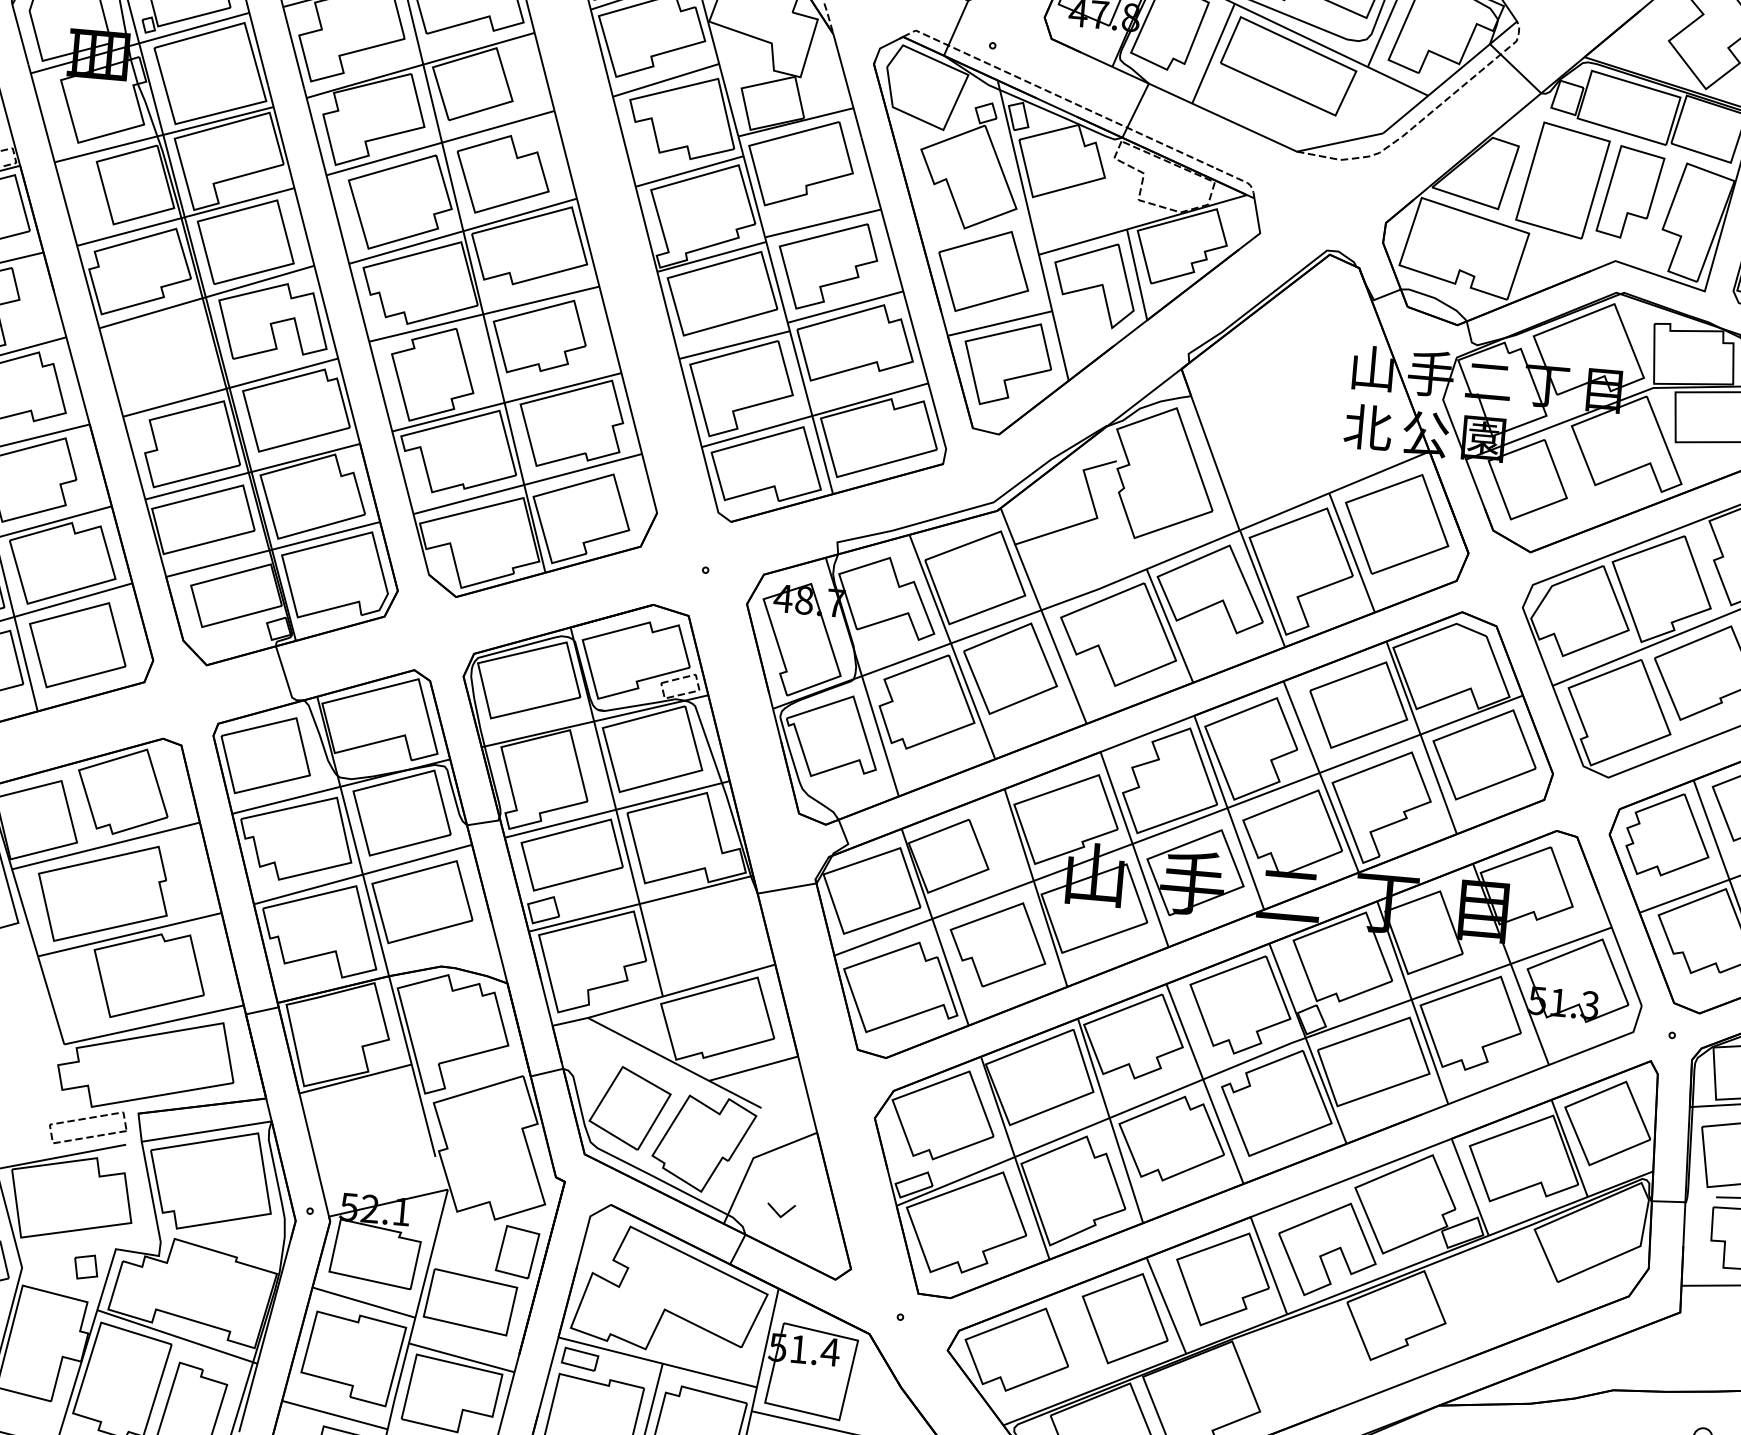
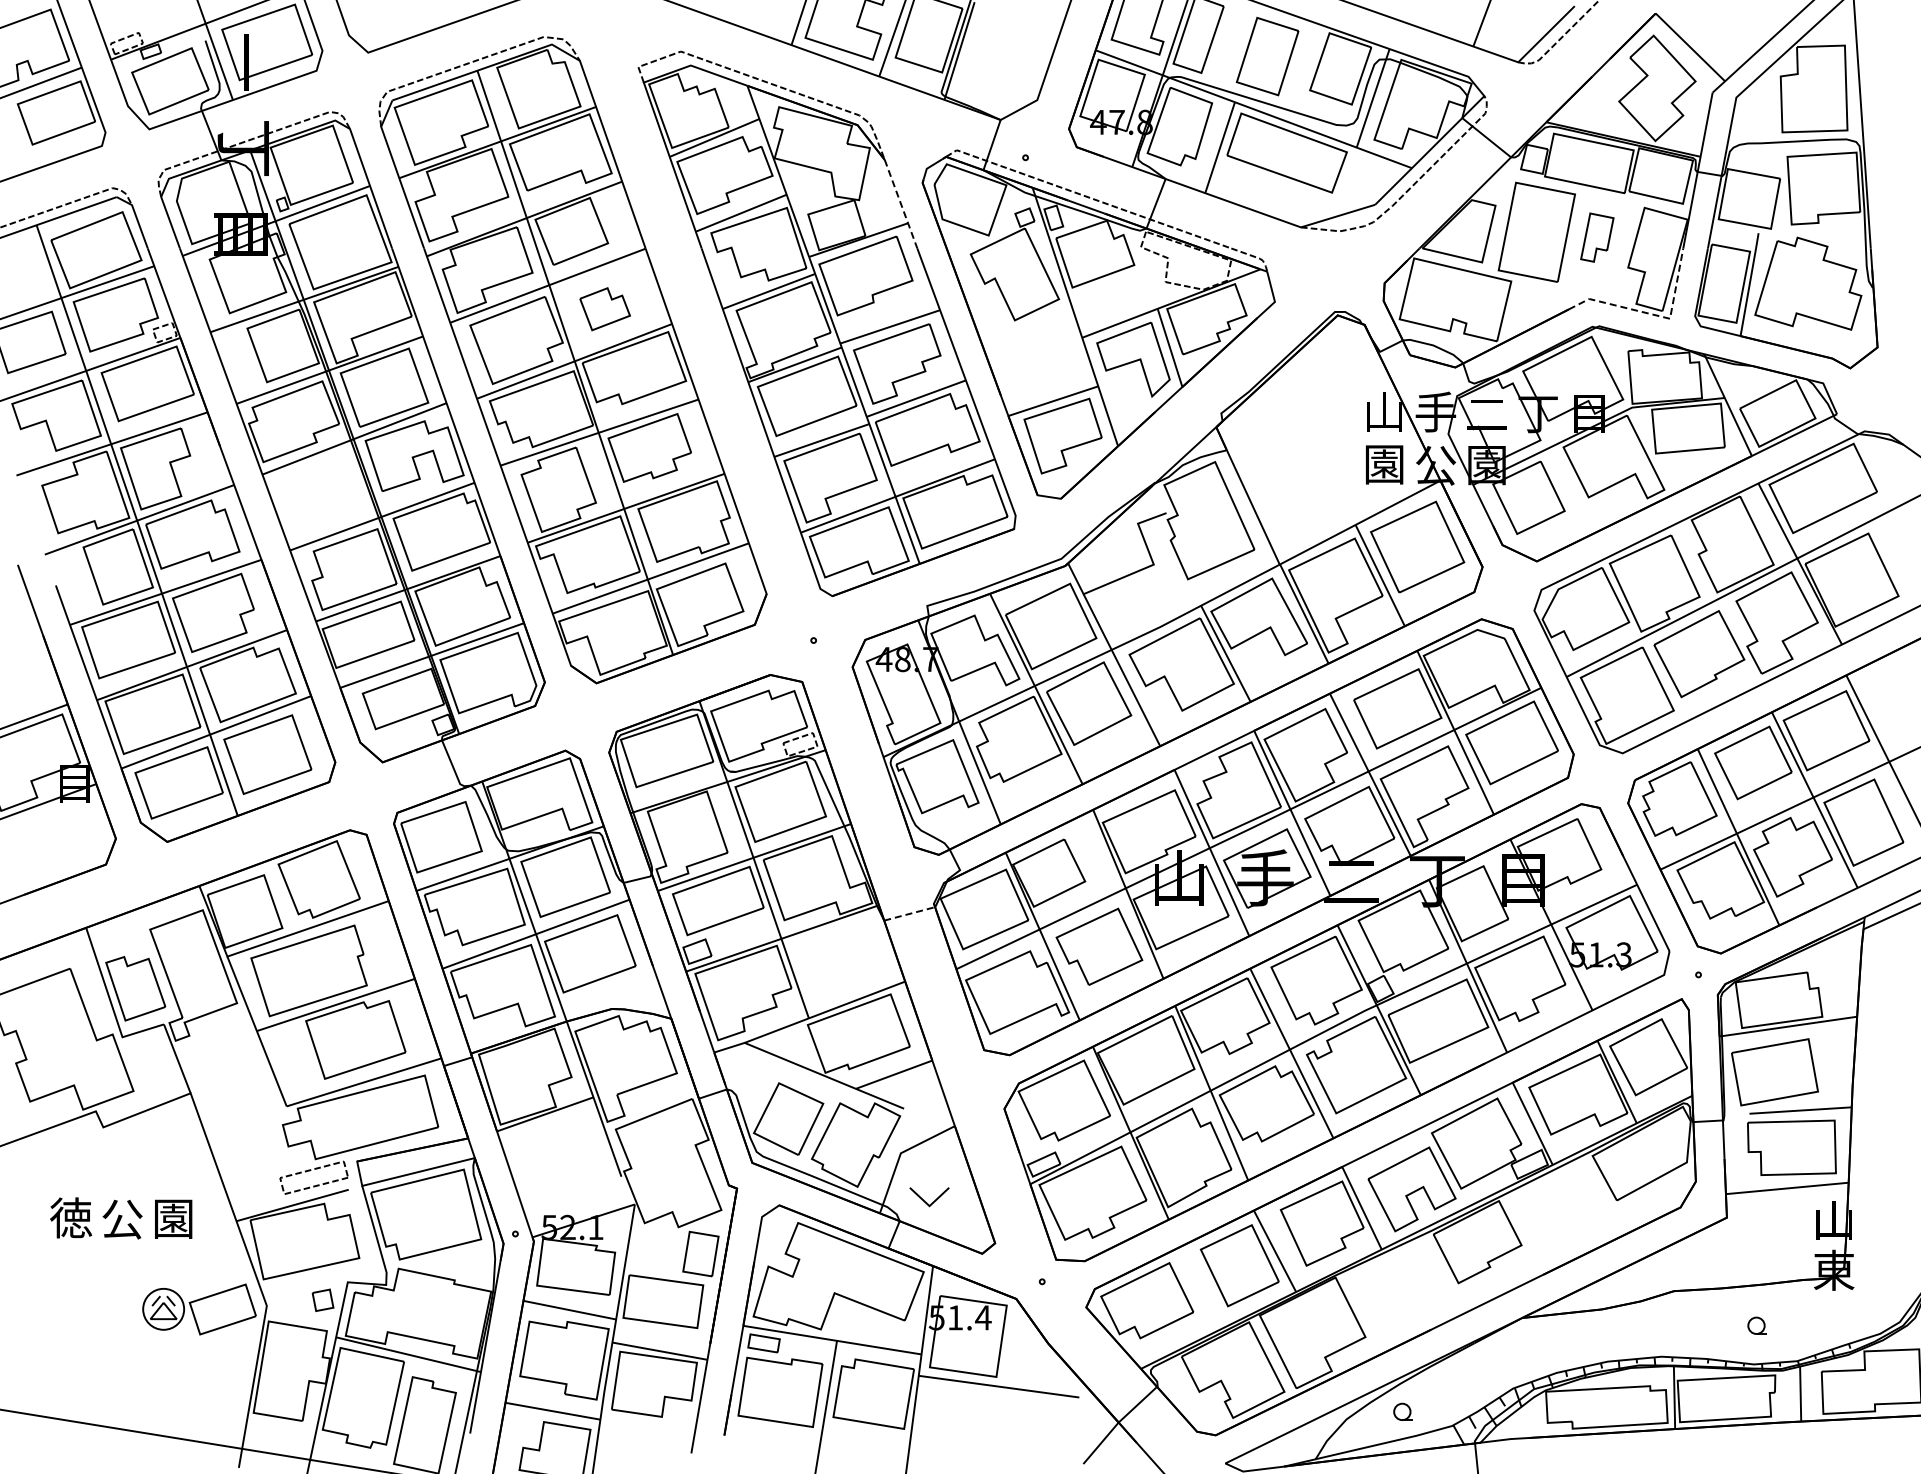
line: (847, 86) -> (901, 204), solid -> dashed
part: (502, 175) -> (604, 309), size x0.6
part: (1630, 192) -> (1597, 237), size x0.6
part: (983, 271) -> (1034, 356), removed
line: (1686, 284) -> (1653, 314), solid -> dashed
text: (1367, 427) -> (1384, 464), 北 -> 園
line: (788, 888) -> (910, 913), solid -> dashed
part: (780, 1210) -> (928, 1197), size x1.6

